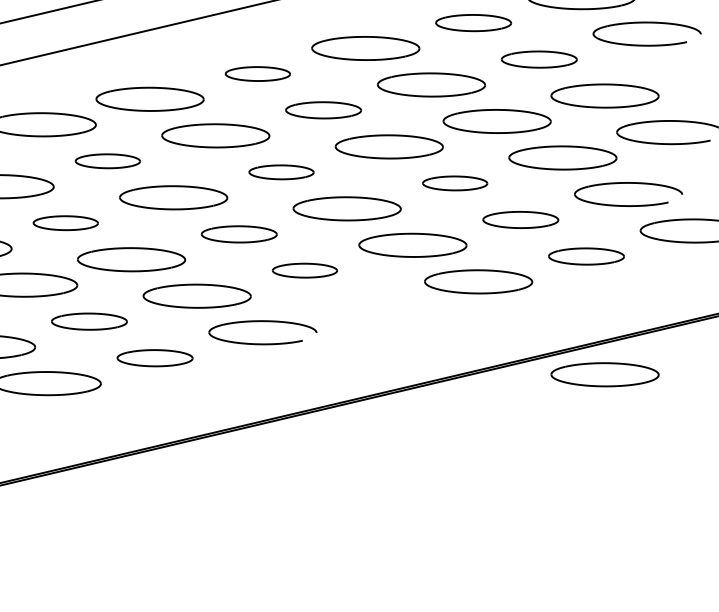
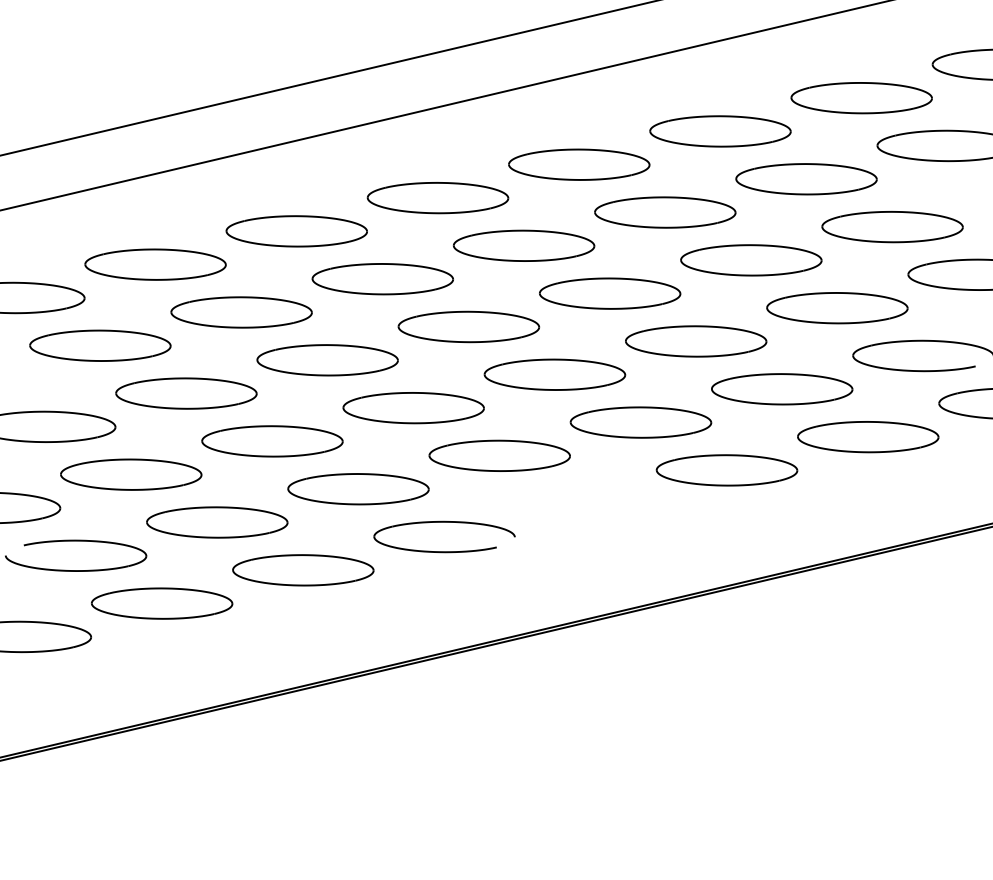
part: (473, 23) -> (720, 131), size x1.43
part: (539, 59) -> (806, 179), size x1.43
part: (257, 74) -> (437, 198), size x1.67
part: (323, 110) -> (523, 245), size x1.43
part: (107, 161) -> (241, 312), size x1.67
part: (281, 171) -> (468, 326), size x1.67
part: (455, 183) -> (696, 341), size x1.67
part: (520, 220) -> (782, 389), size x1.43
part: (65, 223) -> (186, 393), size x1.67
part: (239, 234) -> (413, 408), size x1.43
part: (586, 256) -> (868, 437), size x1.43
part: (304, 270) -> (499, 455), size x1.67
part: (89, 321) -> (217, 522), size x1.43
part: (155, 358) -> (303, 570), size x1.43
part: (604, 375) -> (892, 592), removed

